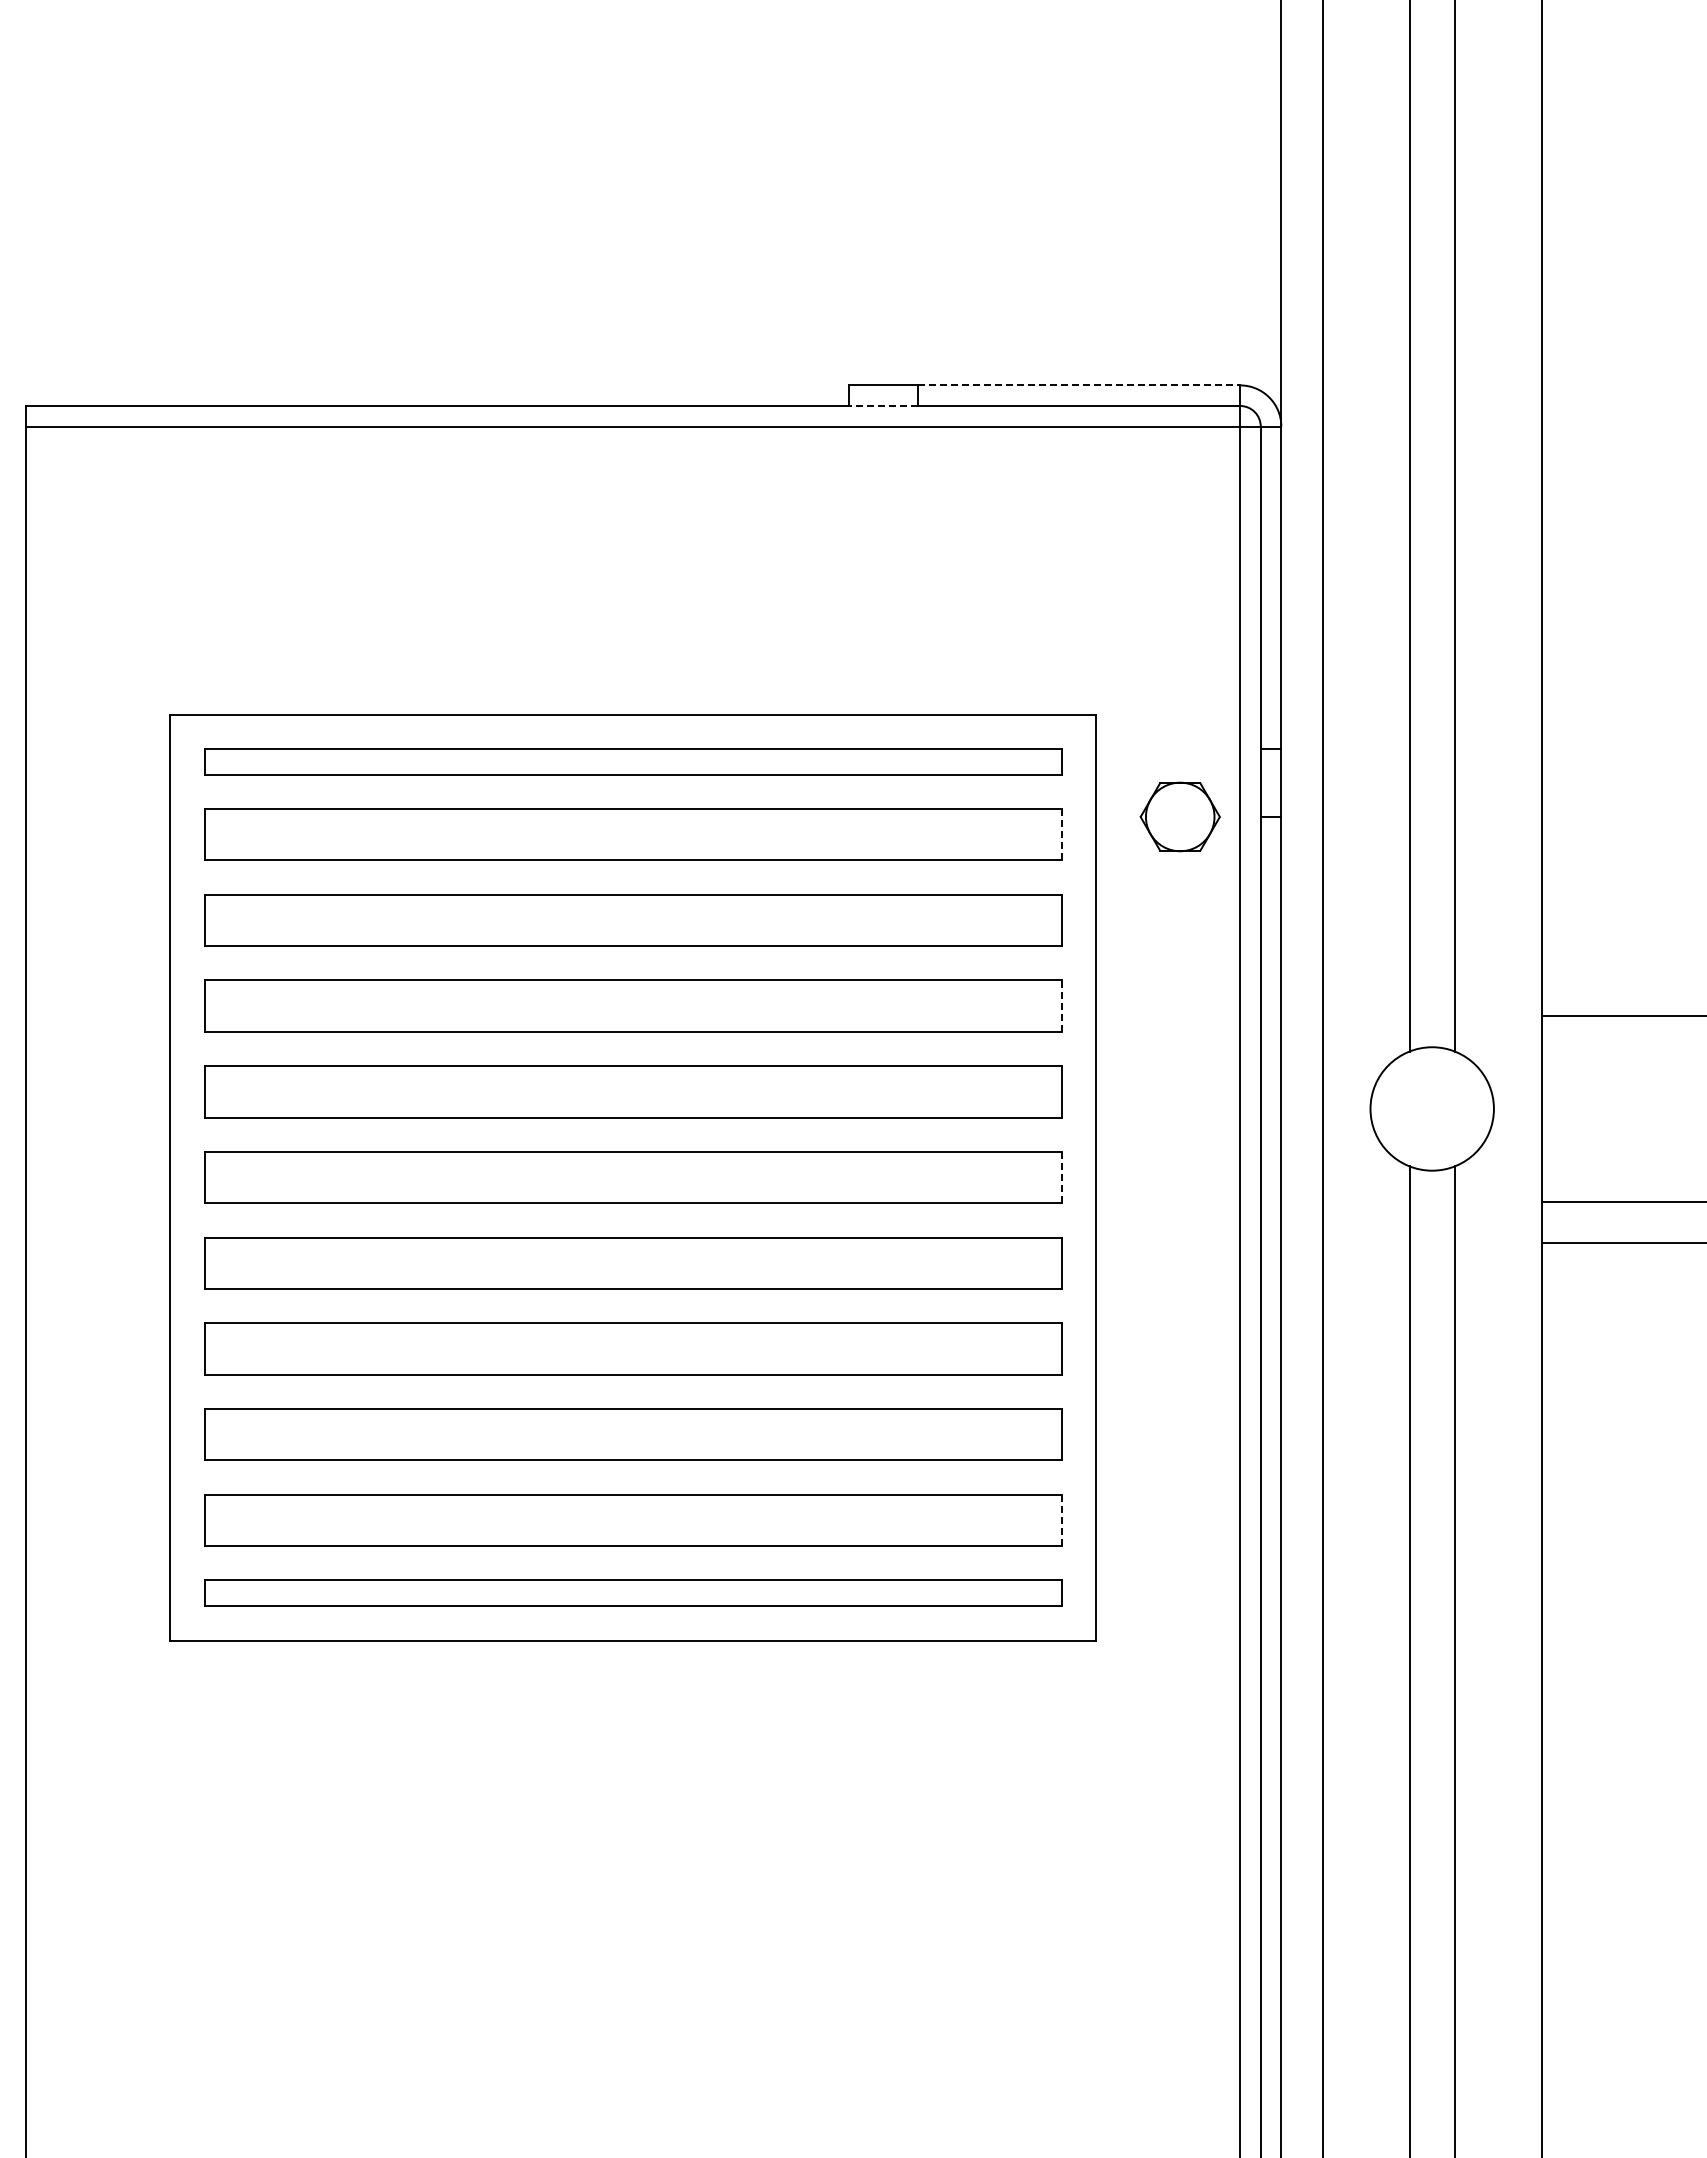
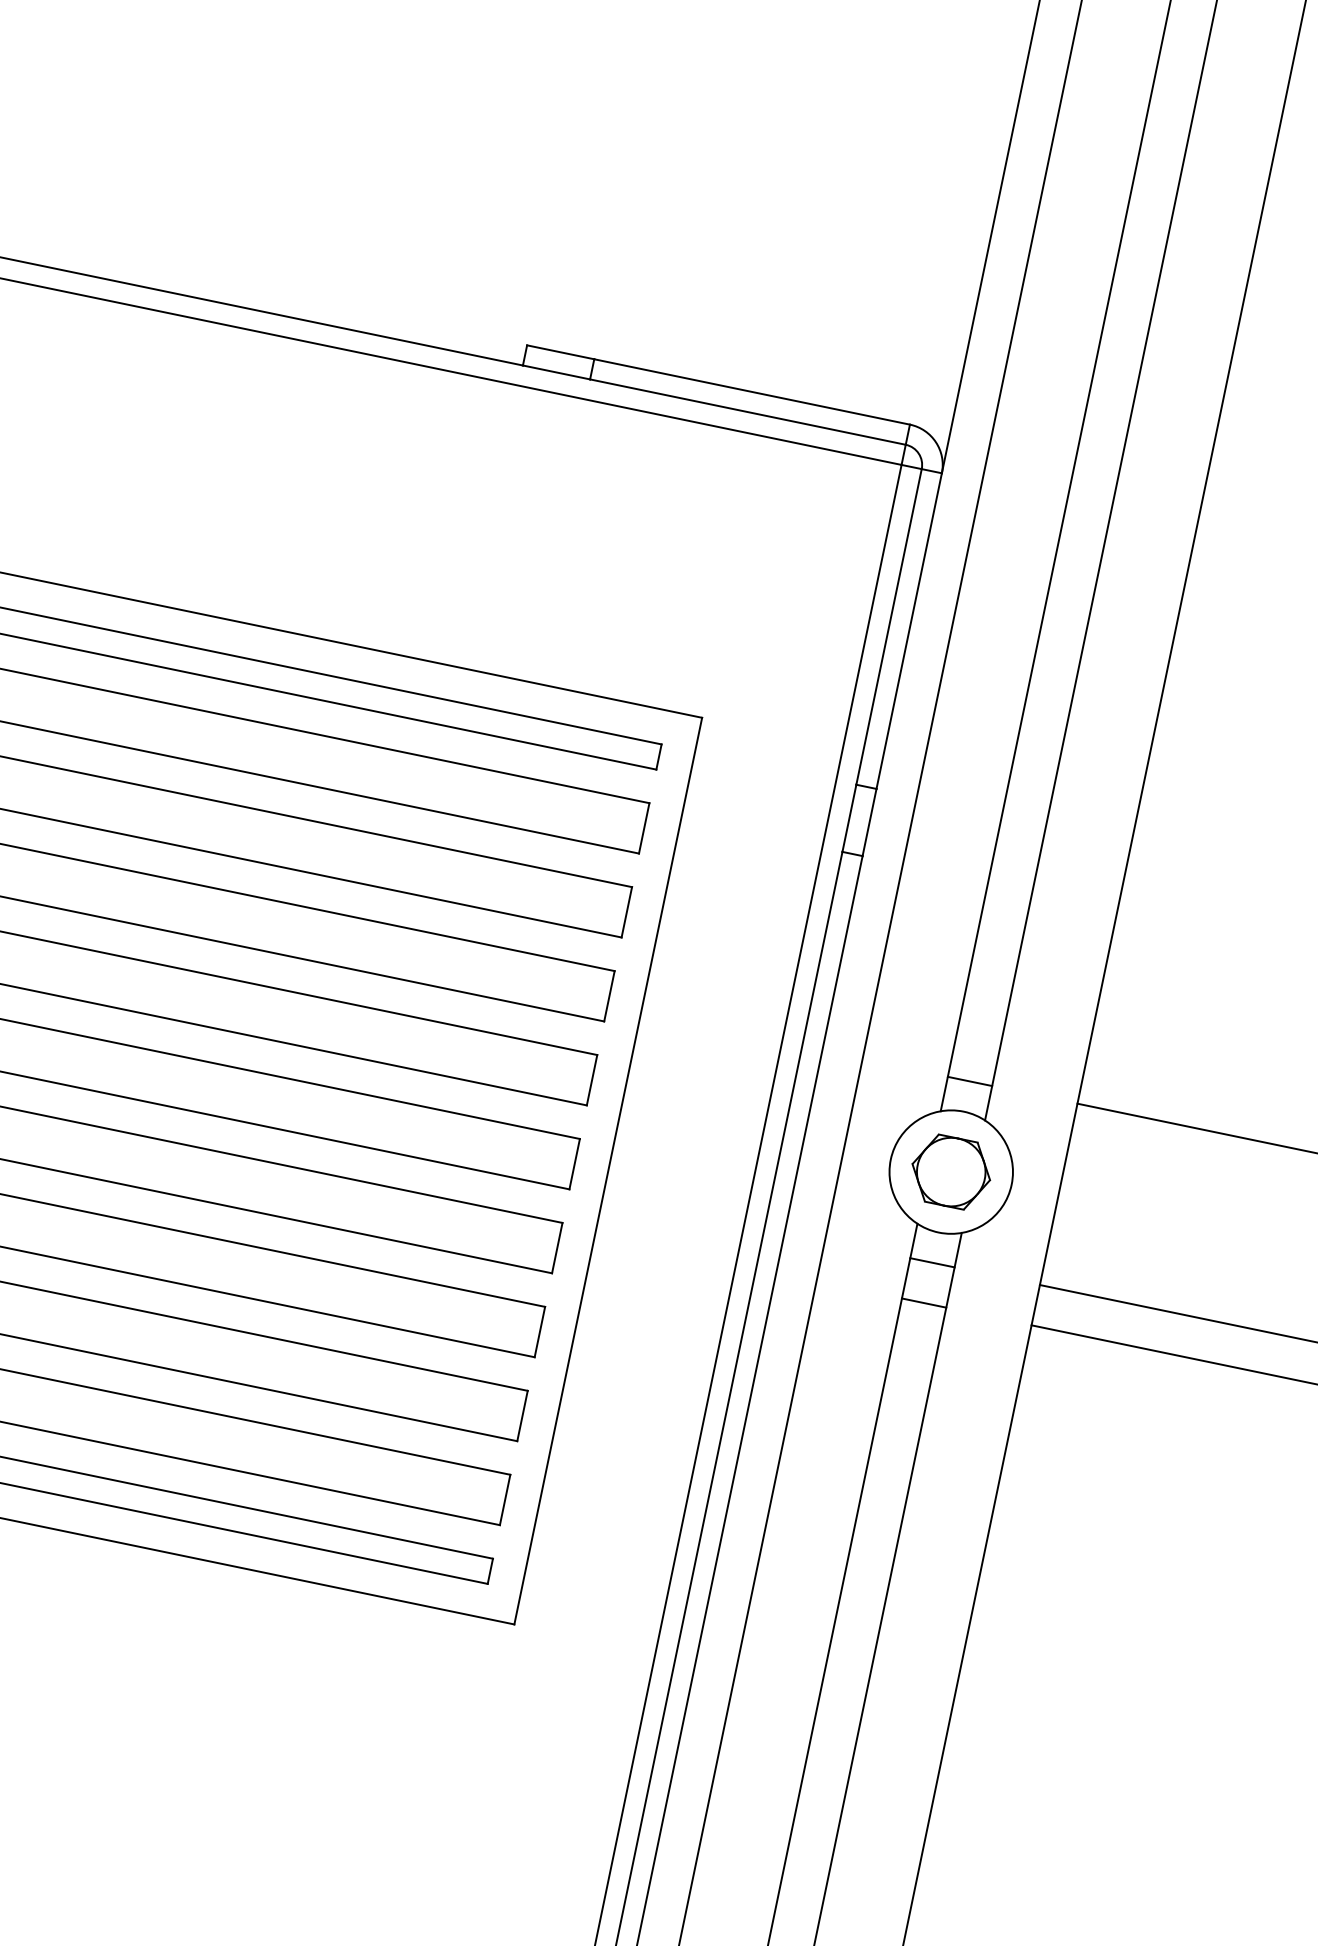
line: (1079, 385) -> (752, 392), dashed -> solid
line: (883, 405) -> (556, 371), dashed -> solid
part: (1179, 816) -> (950, 1171), moved
line: (1061, 834) -> (643, 828), dashed -> solid
line: (1061, 1006) -> (609, 996), dashed -> solid
line: (1431, 1016) -> (969, 1081), added
line: (1061, 1177) -> (574, 1164), dashed -> solid
line: (1431, 1201) -> (931, 1262), added
line: (1431, 1242) -> (923, 1302), added
line: (1061, 1520) -> (504, 1499), dashed -> solid

